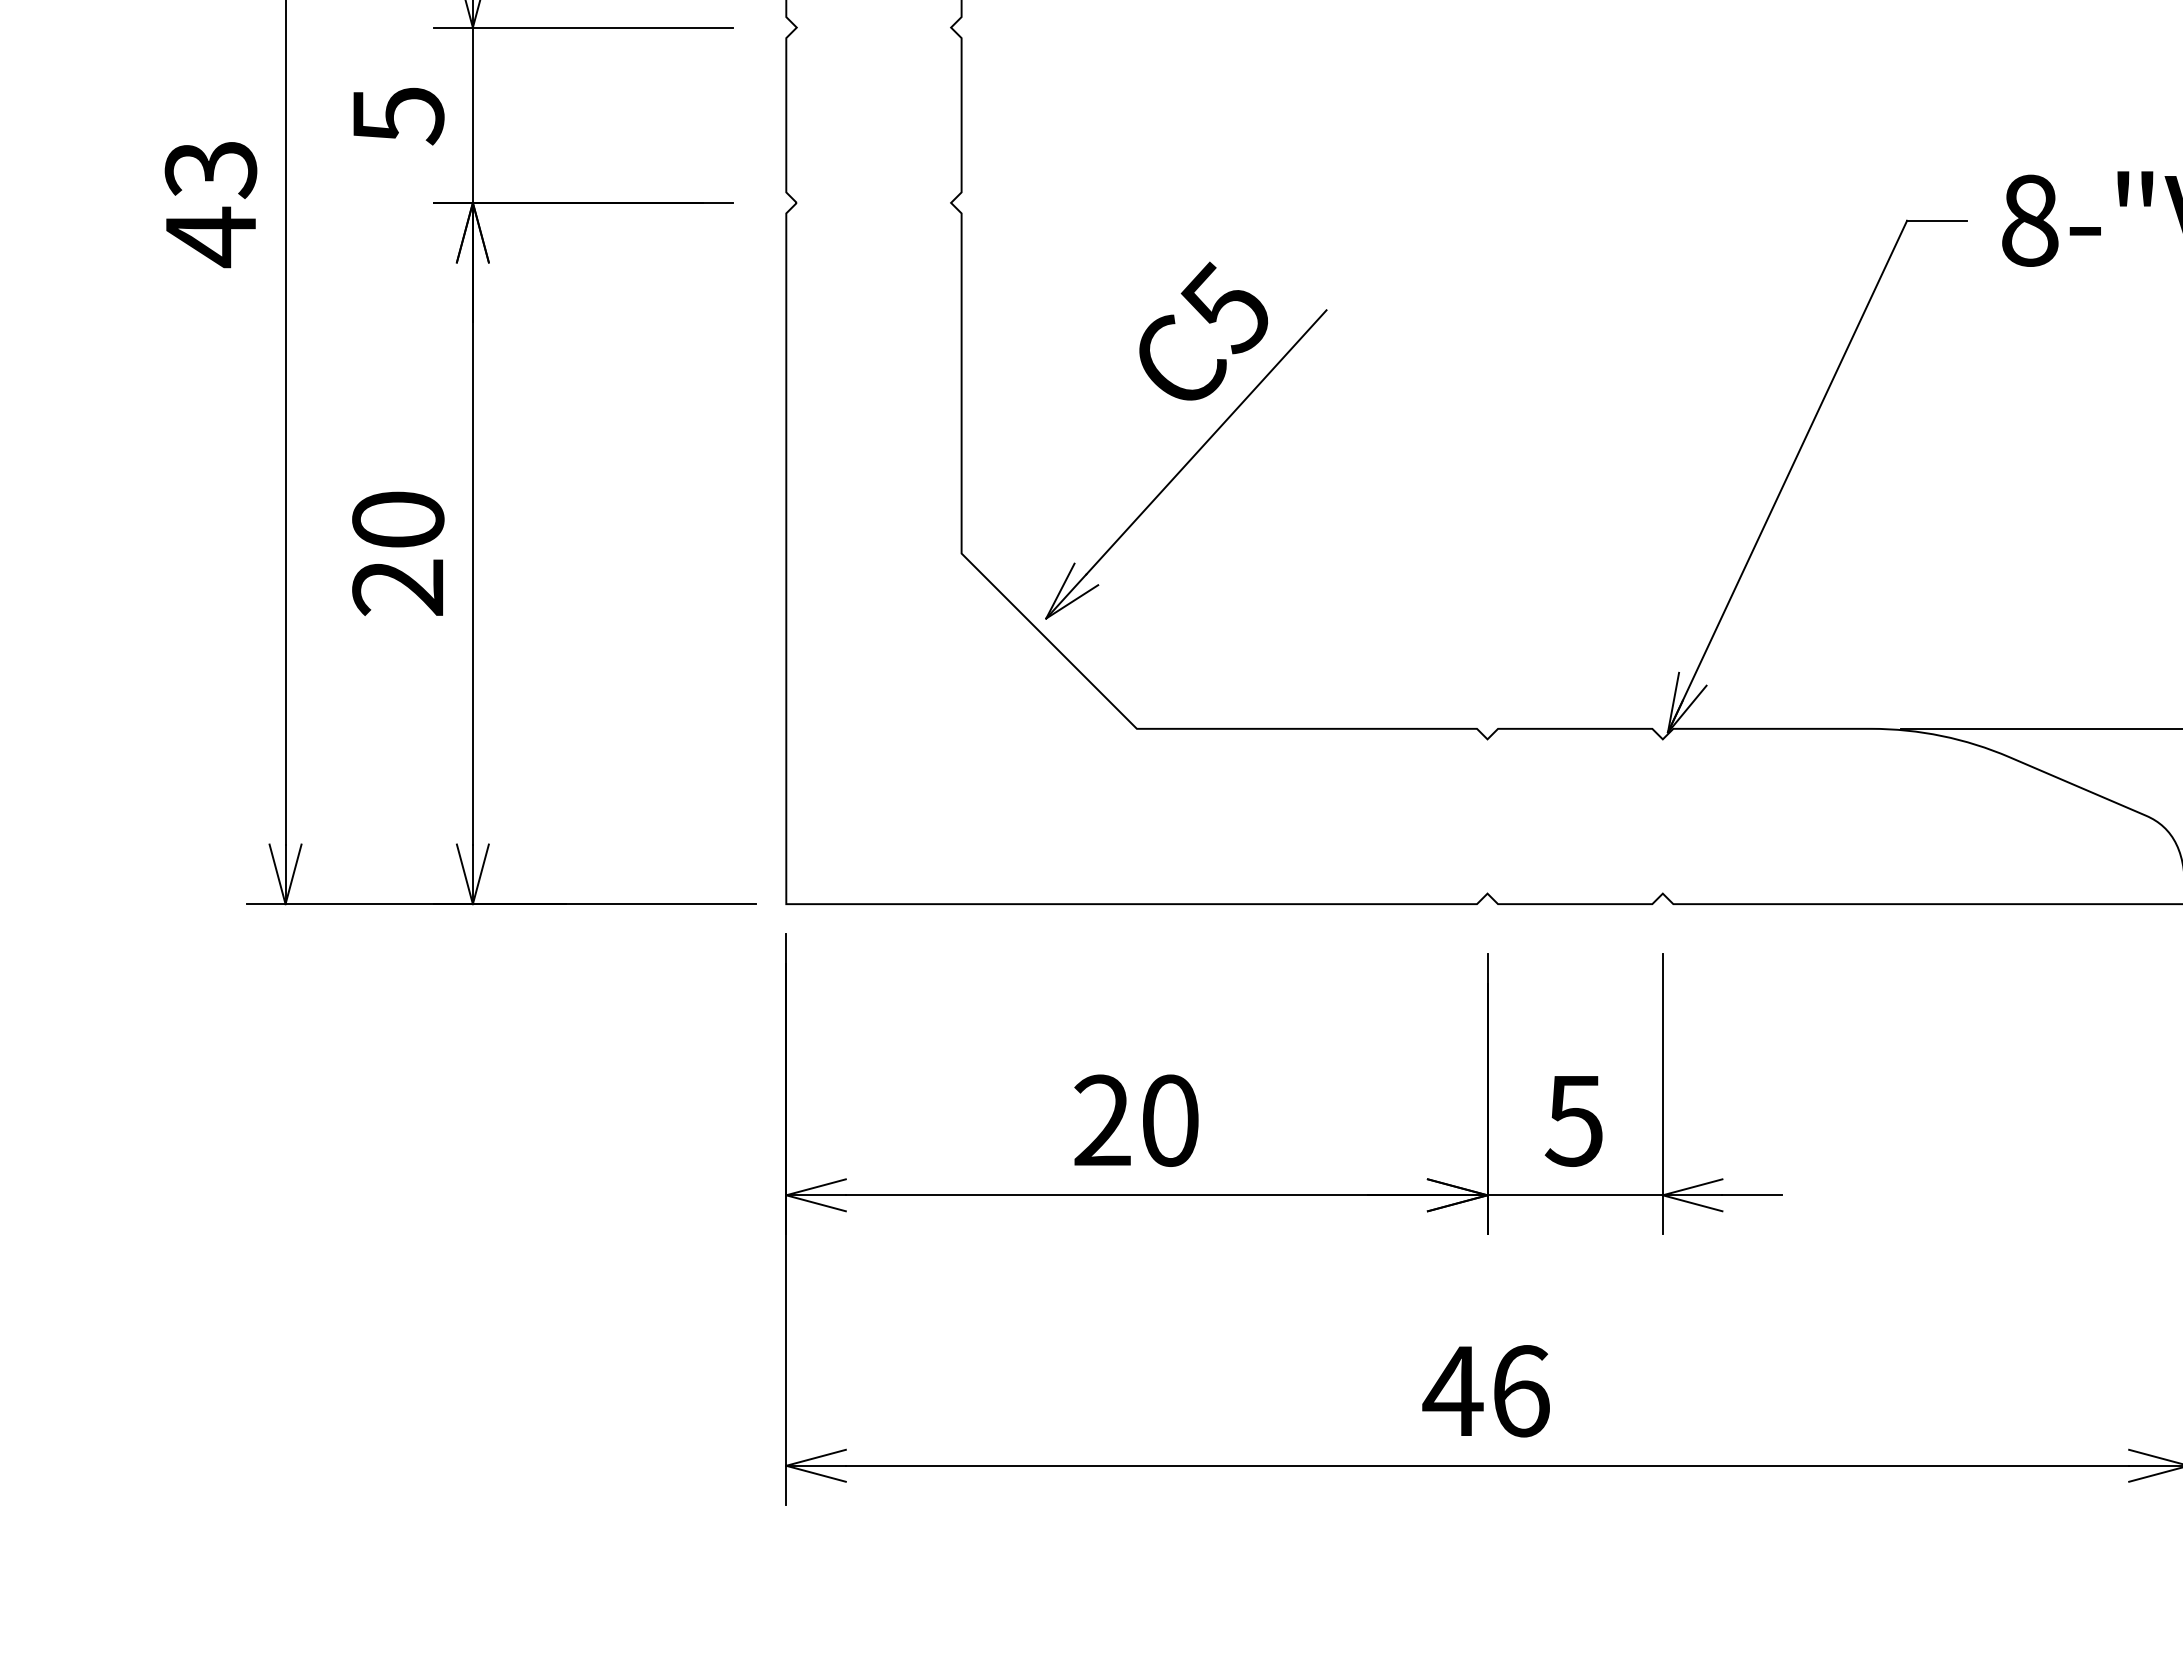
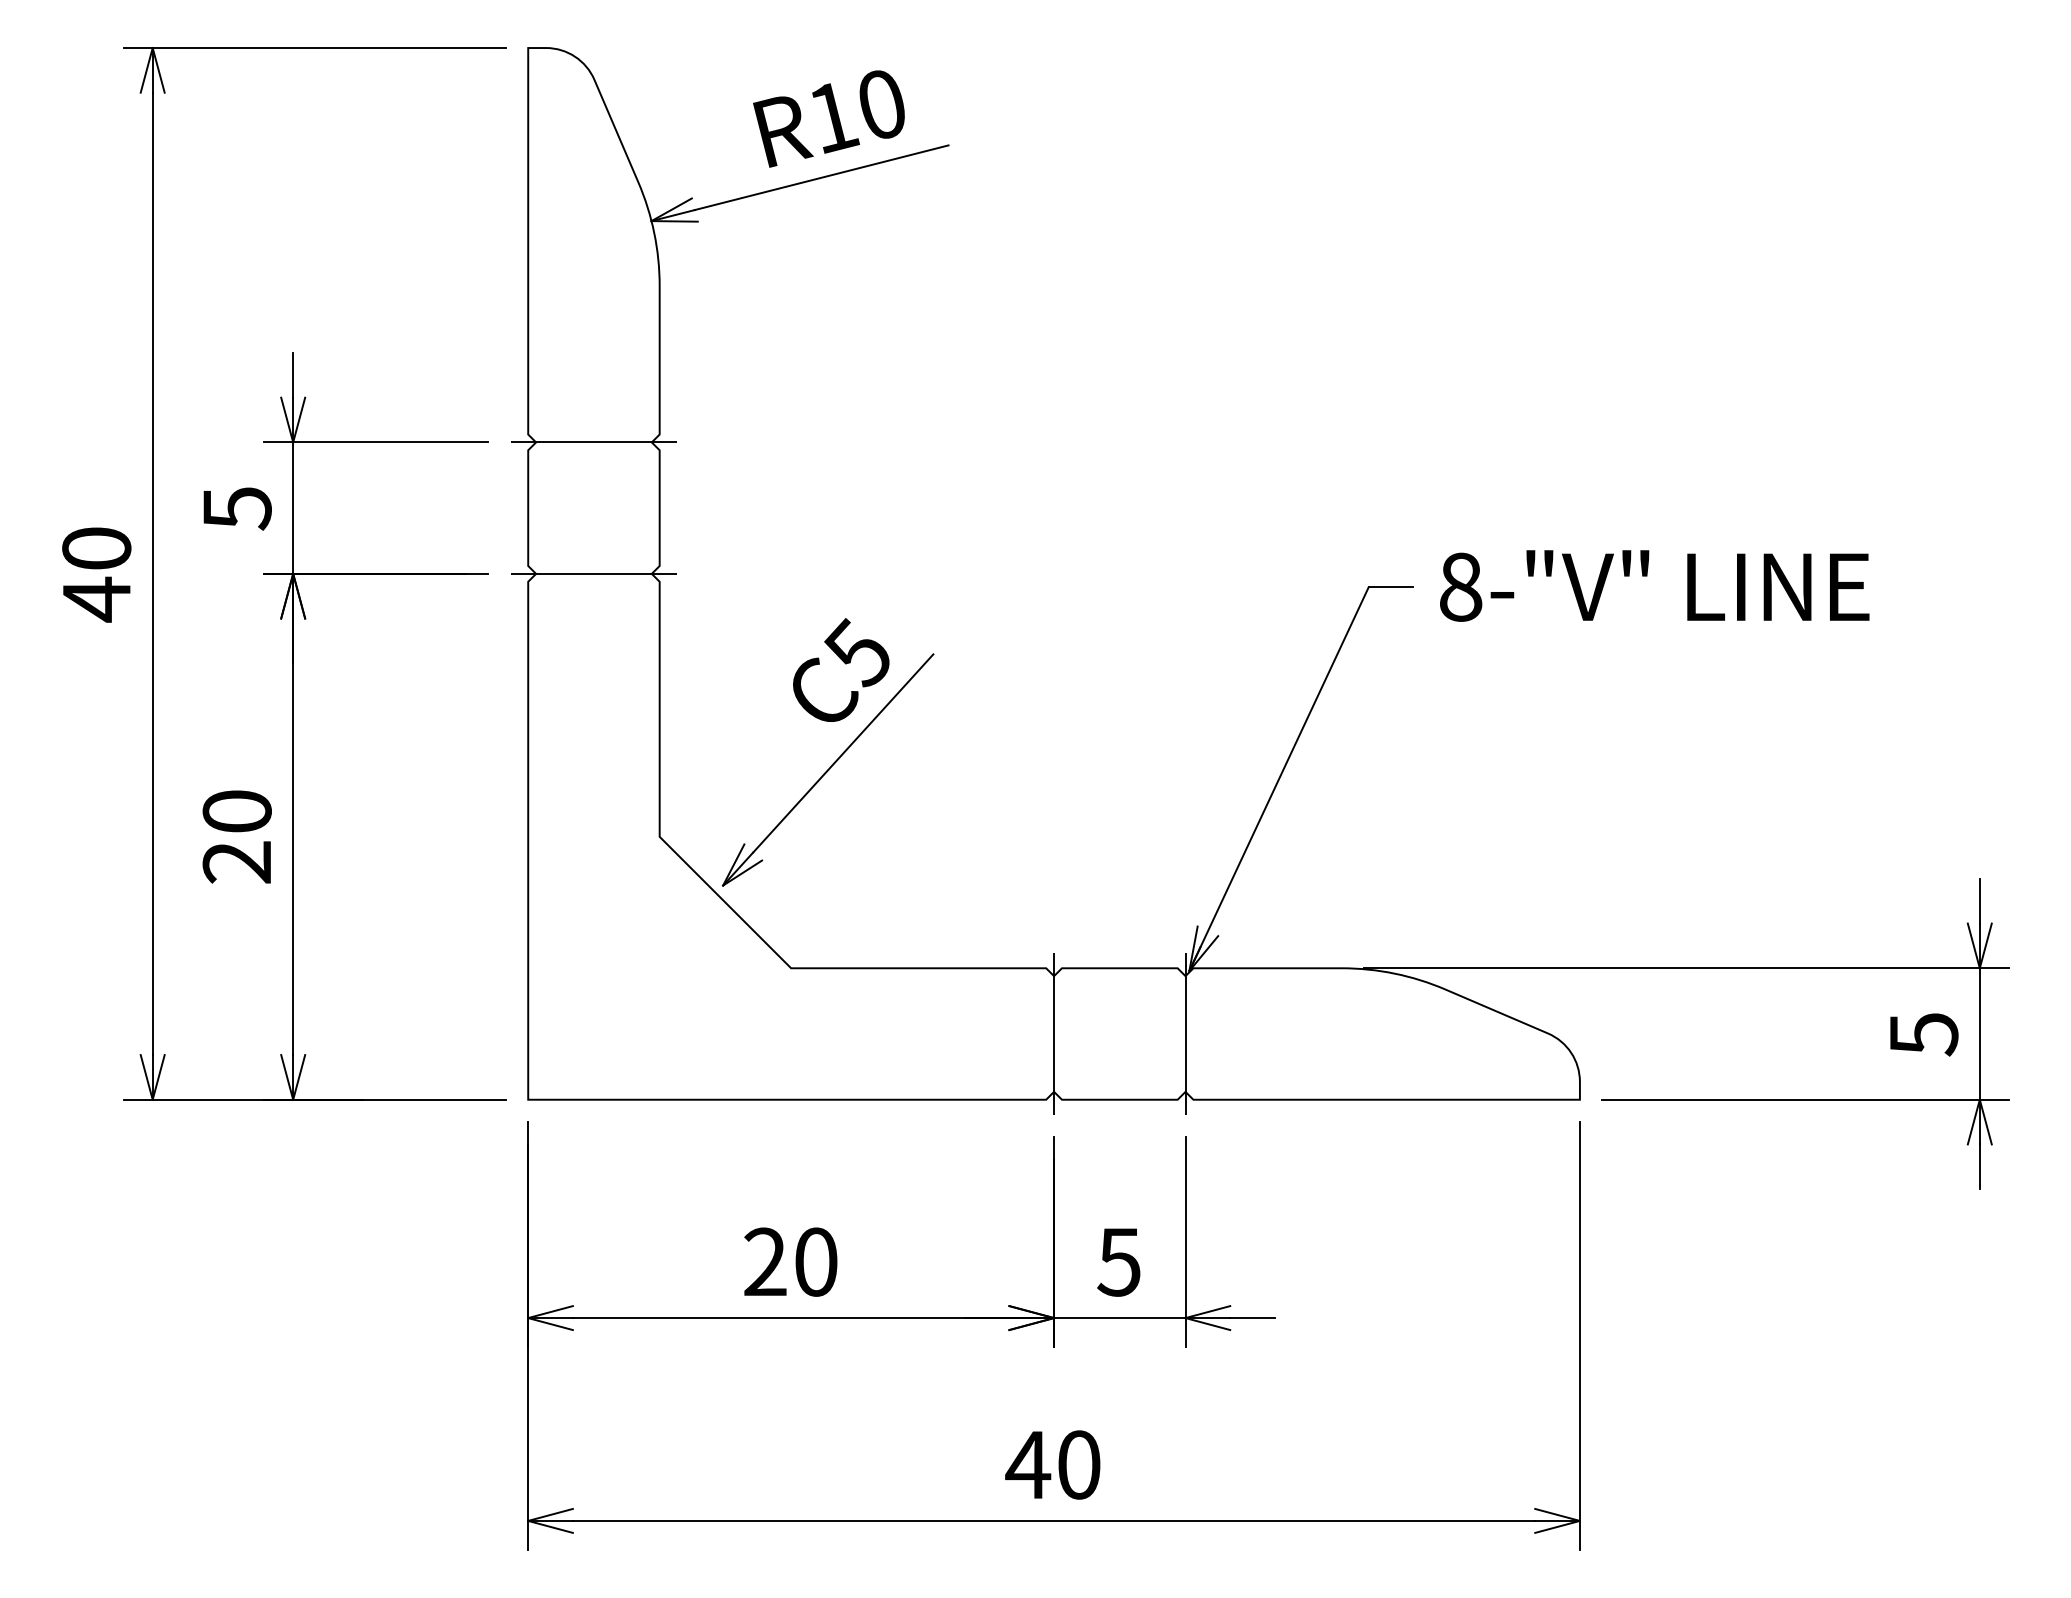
line: (873, 27) -> (593, 442), added
text: (210, 169) -> (96, 548), 43 -> 40
line: (873, 202) -> (593, 573), added
line: (1488, 815) -> (1054, 1033), added
line: (1662, 815) -> (1185, 1033), added
text: (1521, 1390) -> (1079, 1464), 46 -> 40

